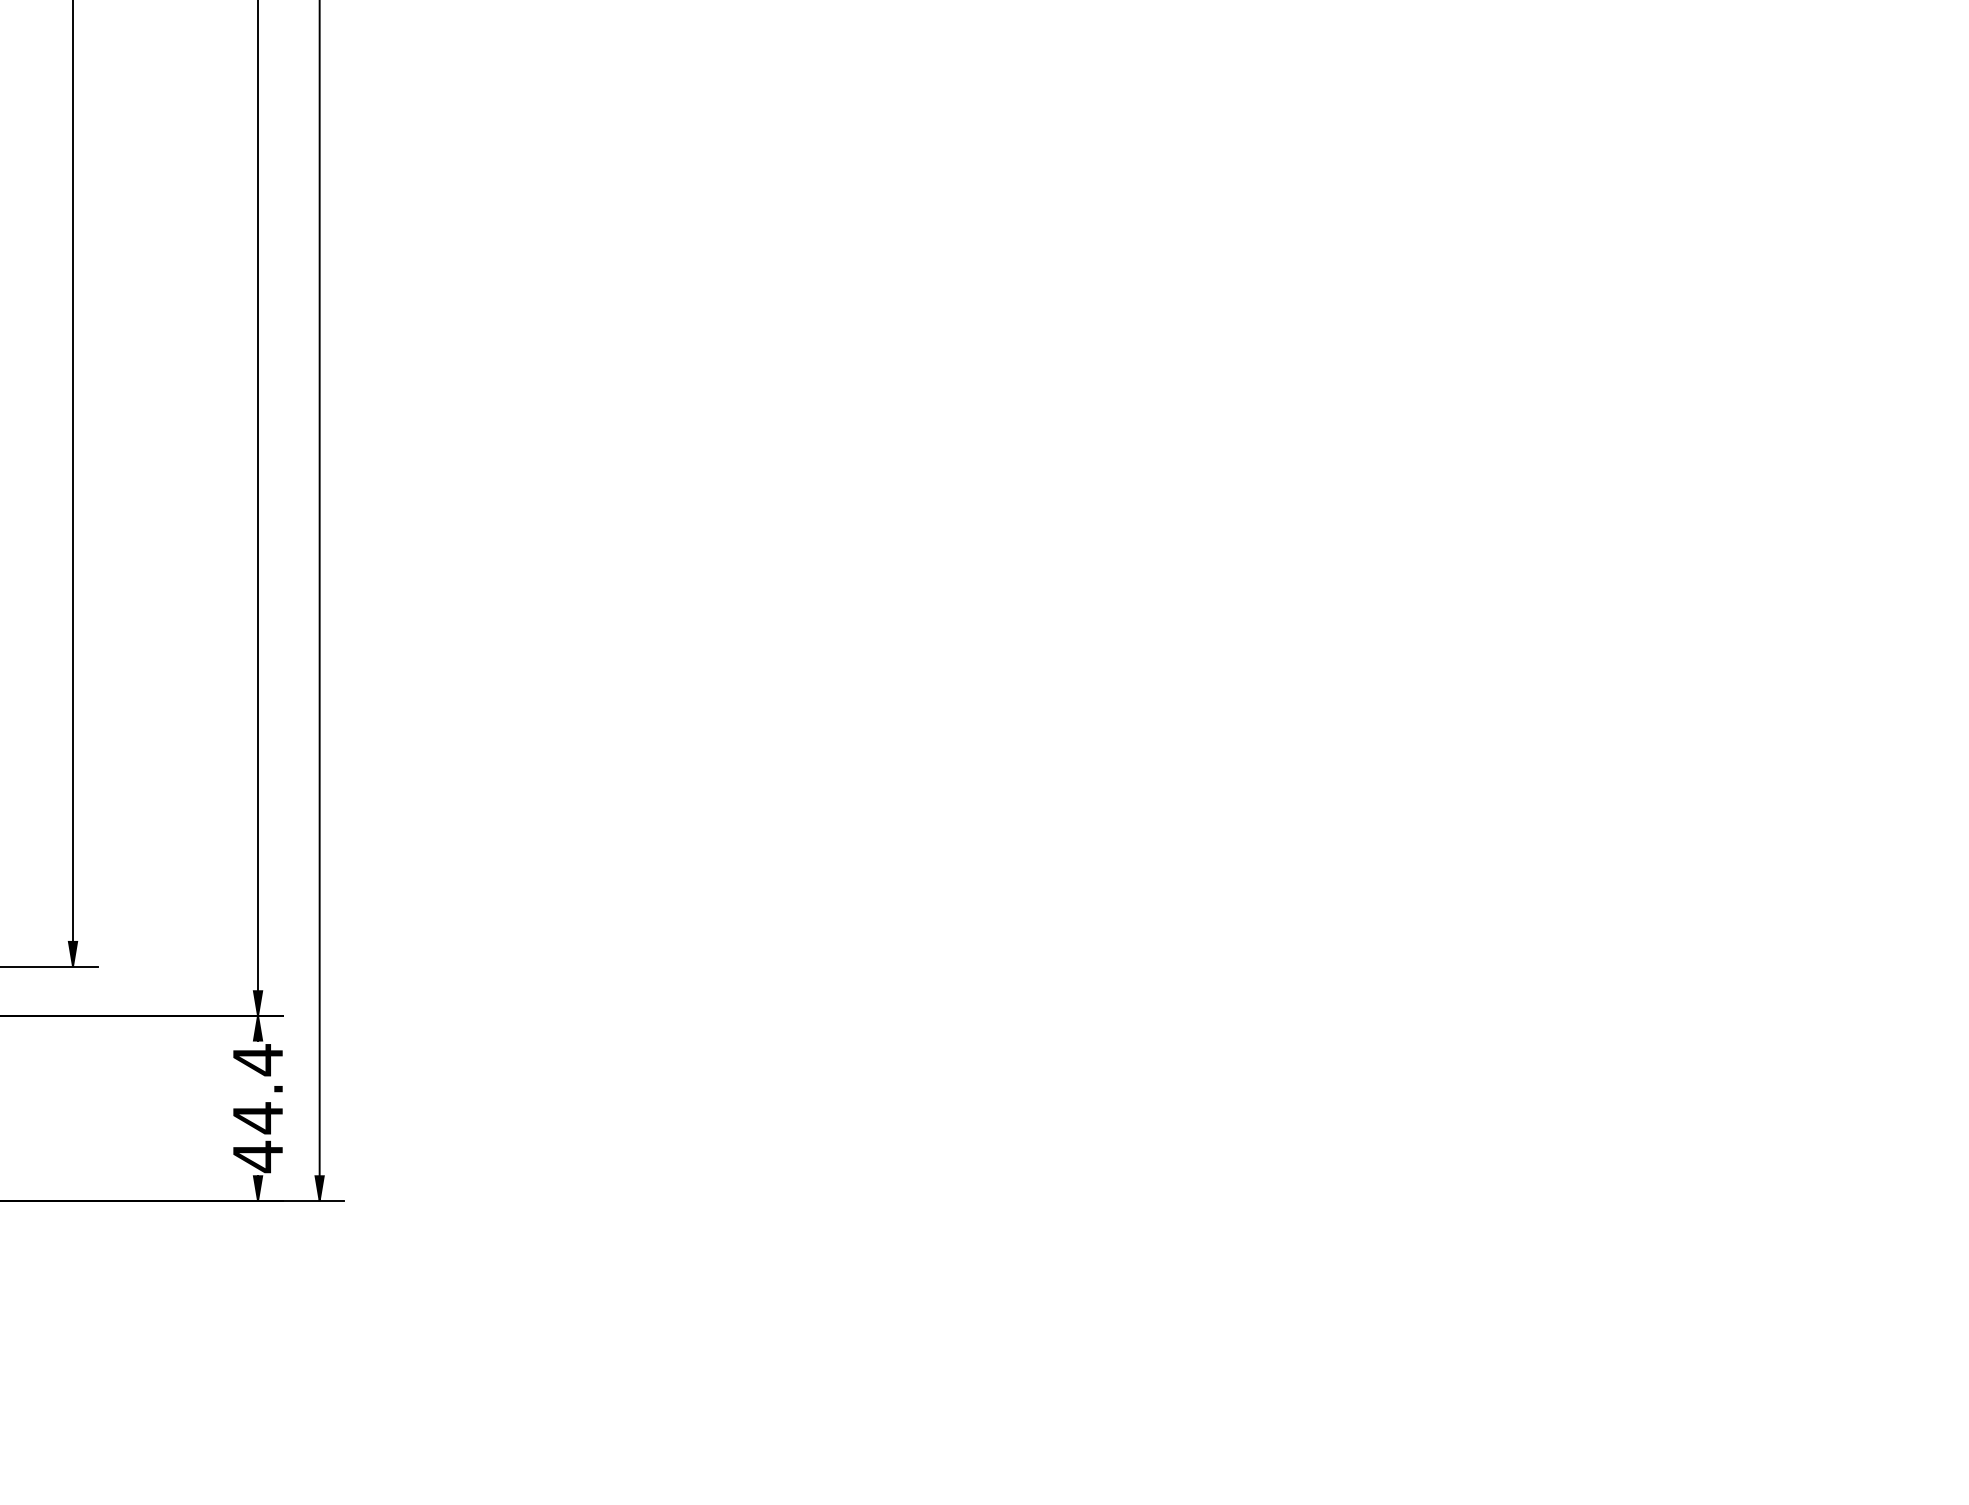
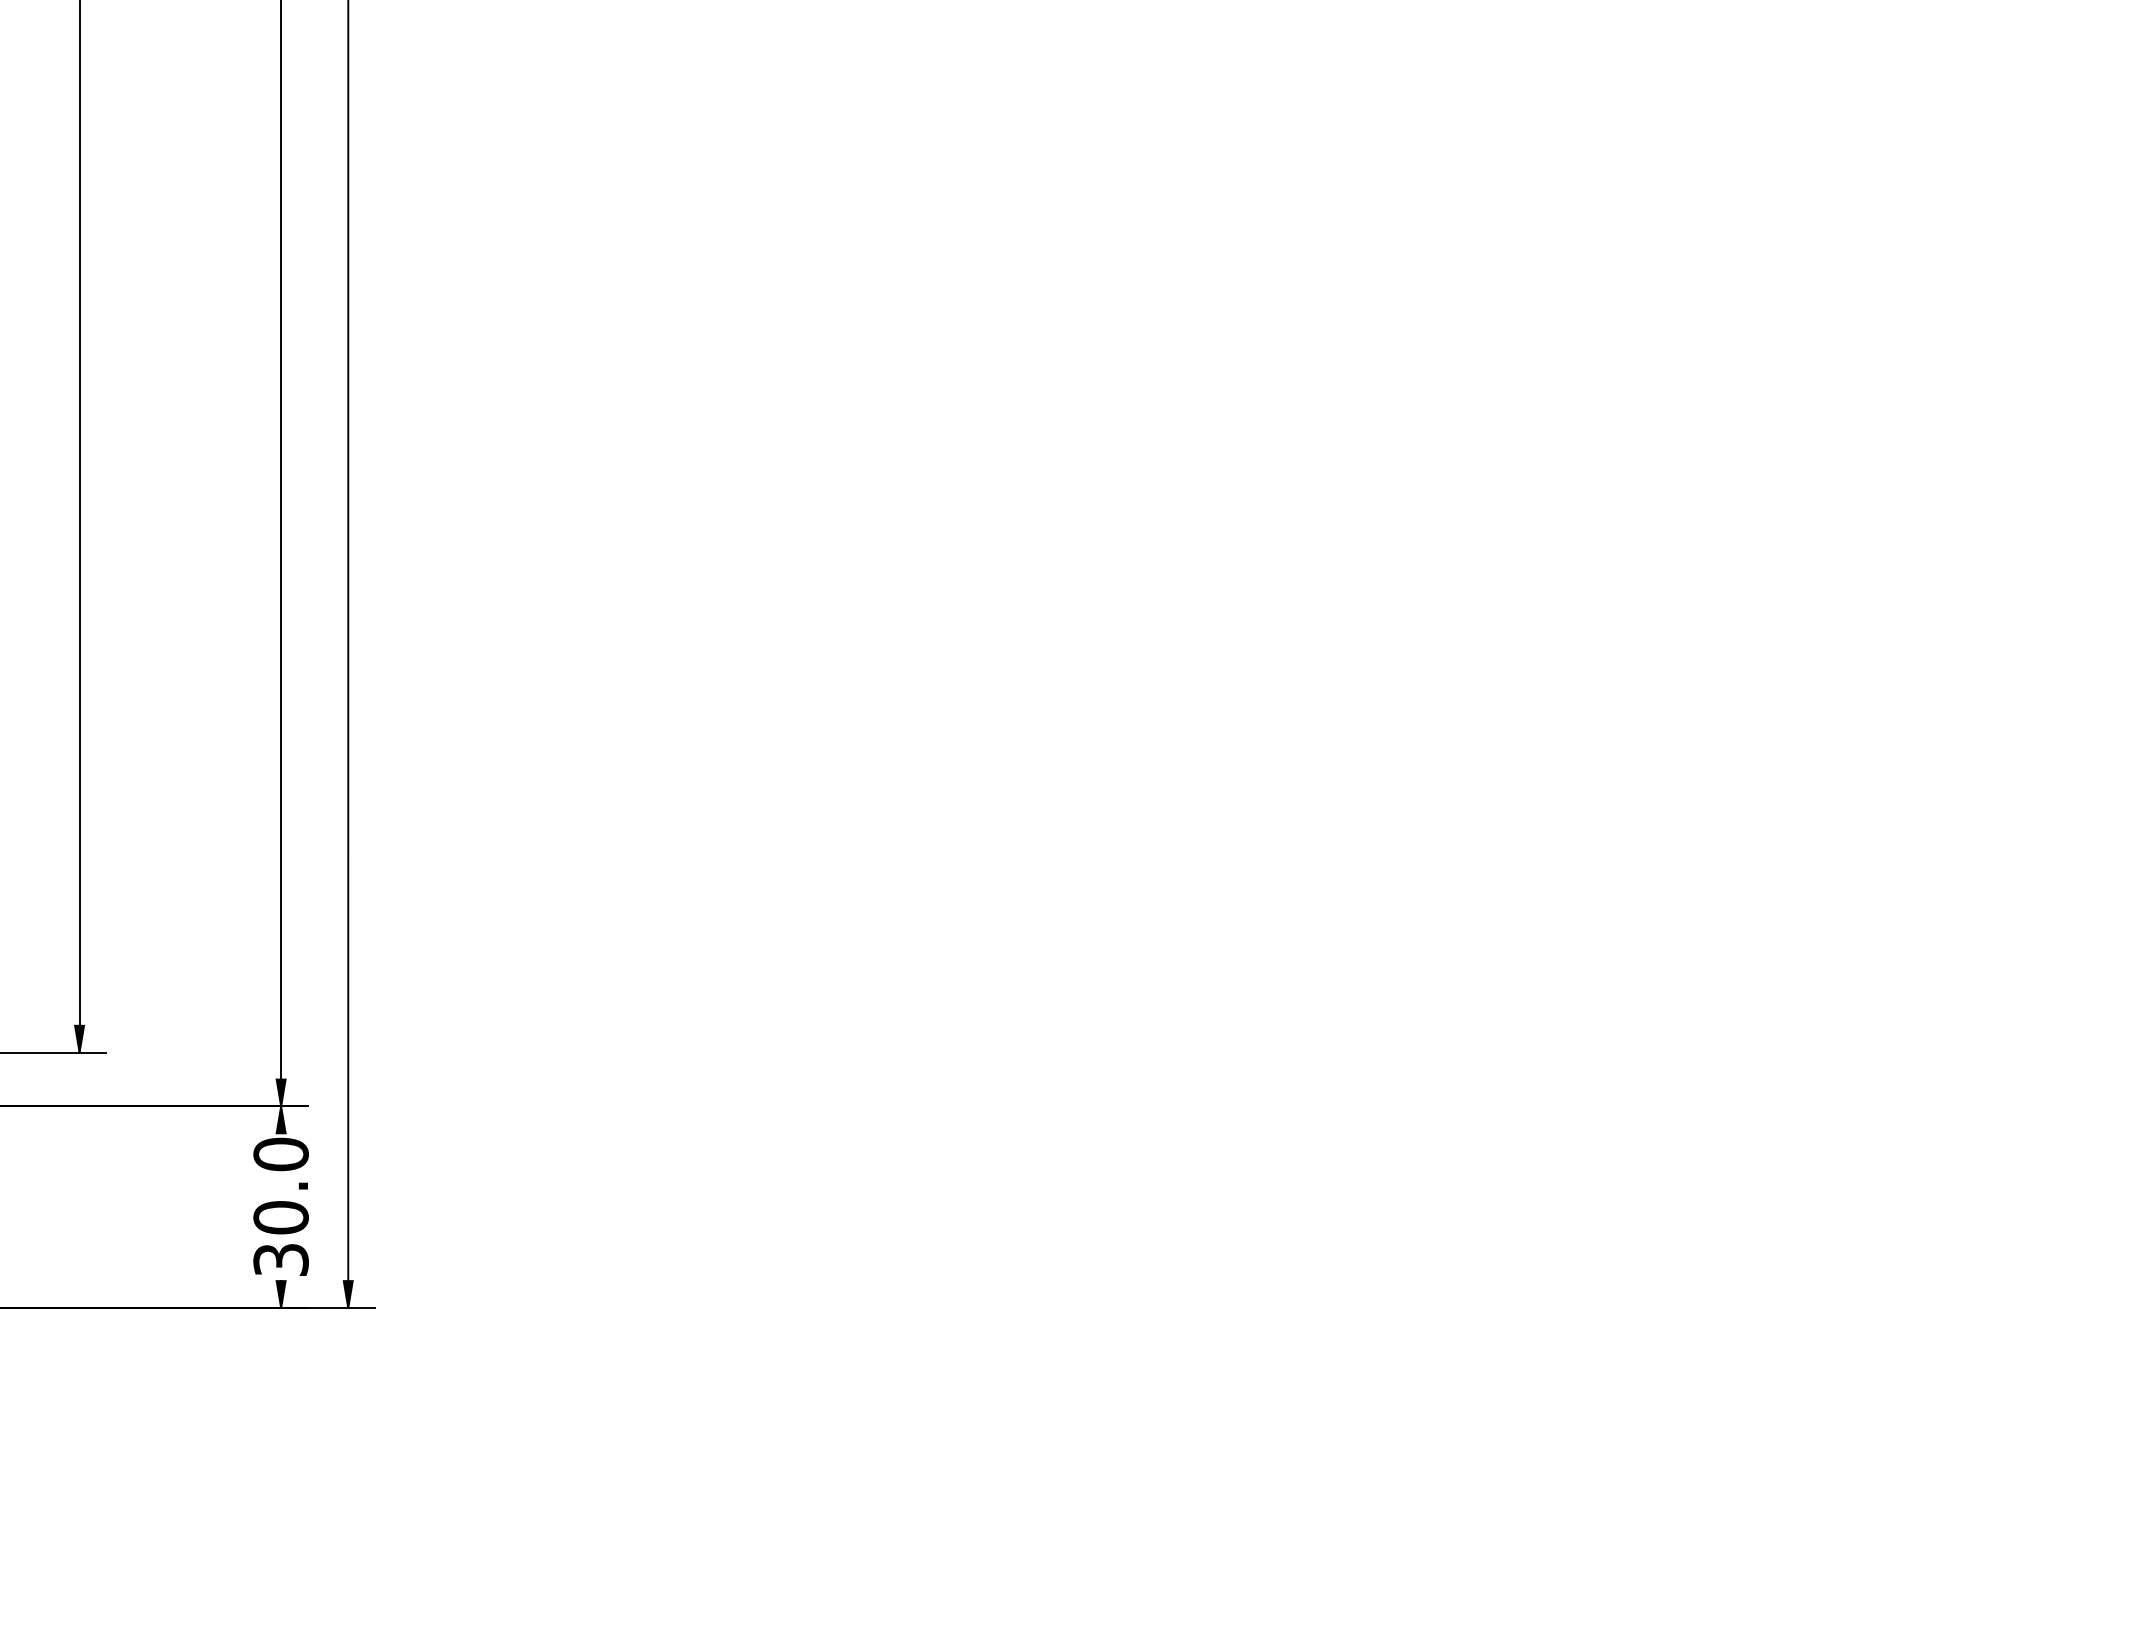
text: (257, 1108) -> (280, 1207), 44.4 -> 30.0

